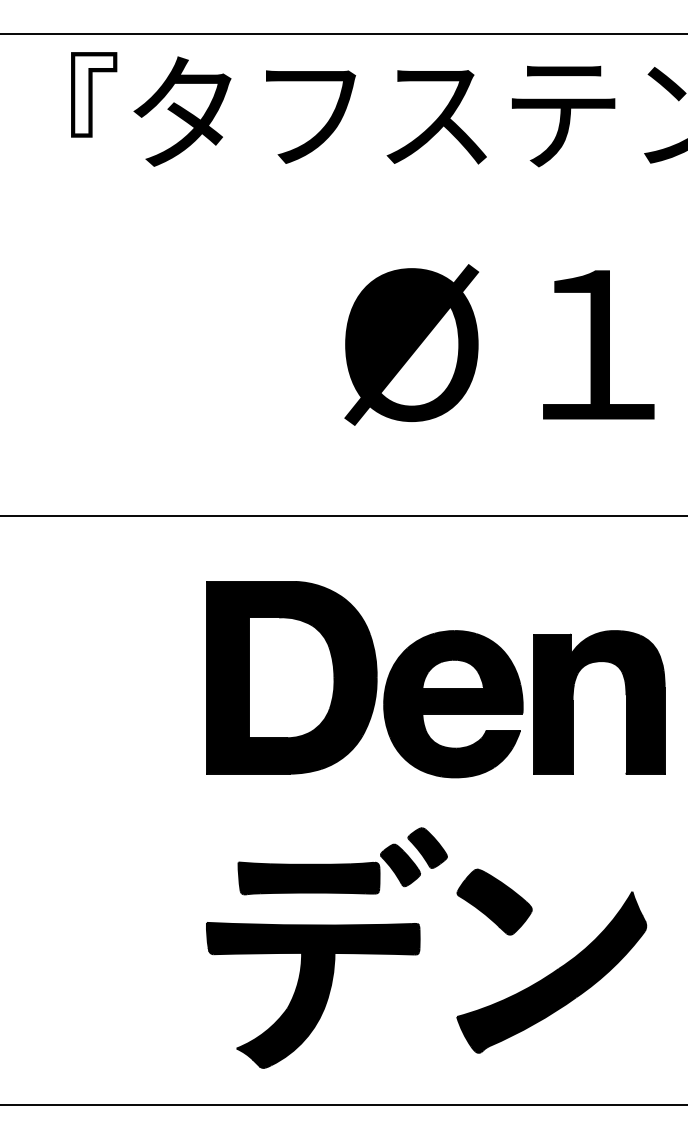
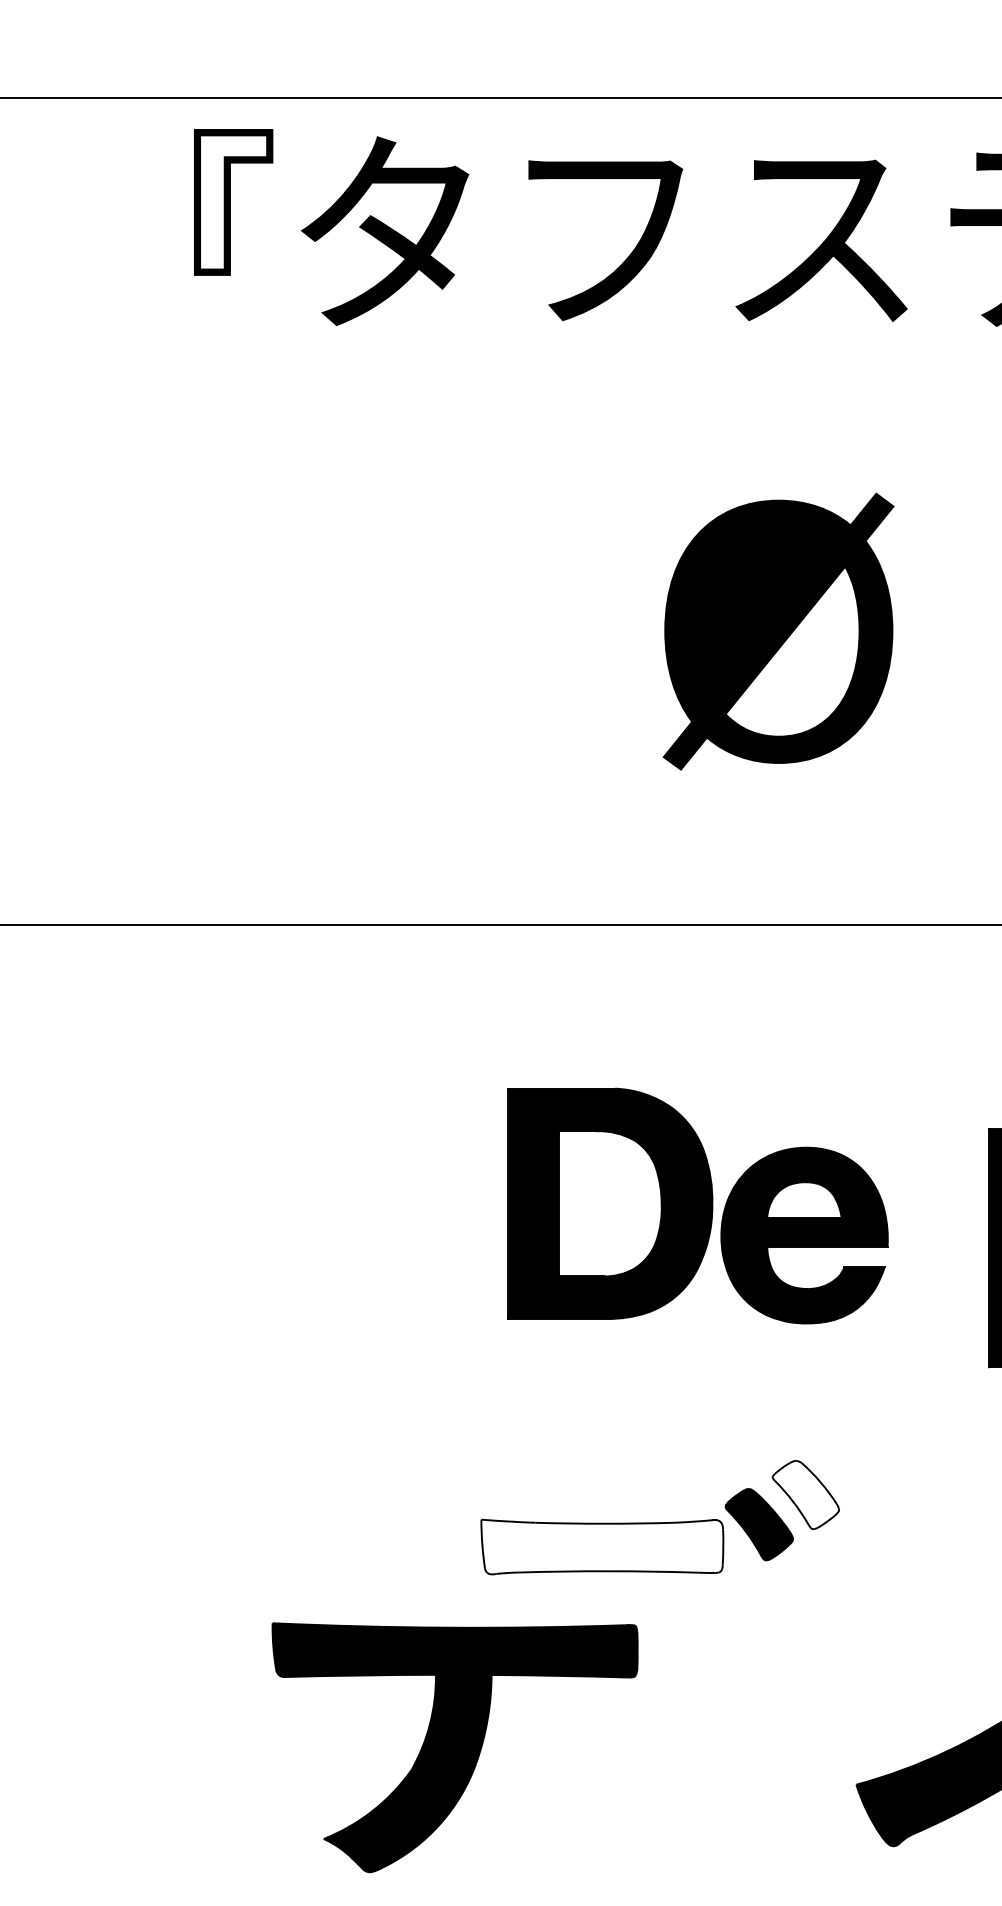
part: (364, 679) -> (697, 1205), size x0.7
fill: (427, 848) -> (805, 1495), removed
fill: (308, 878) -> (601, 1547), removed
part: (494, 901) -> (920, 1586), removed
part: (313, 995) -> (455, 1747), moved

